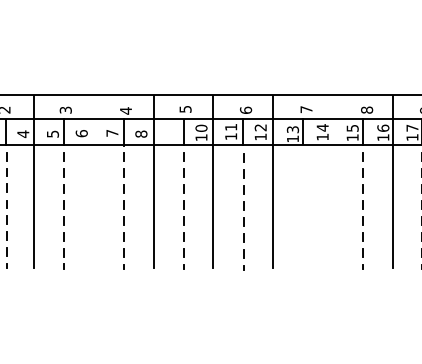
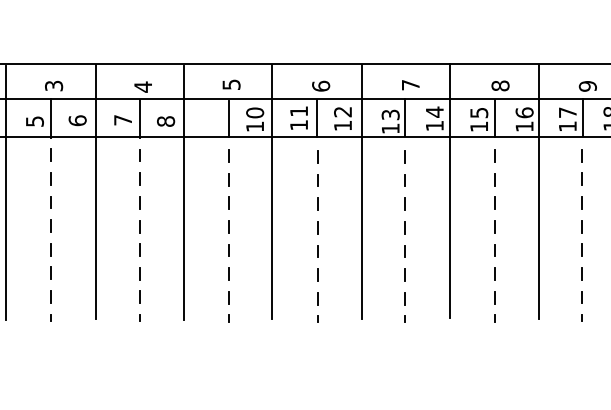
line: (94, 181) -> (96, 191), added
line: (332, 181) -> (449, 191), added
line: (302, 210) -> (404, 234), added

